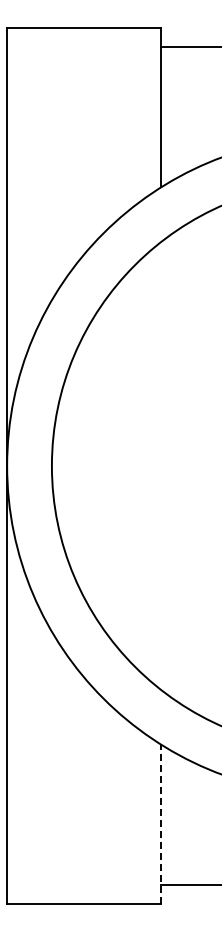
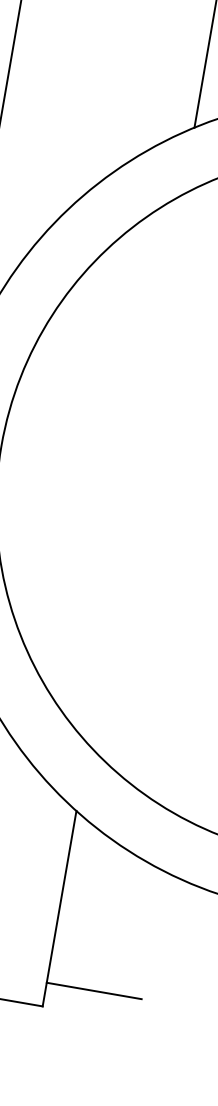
line: (161, 824) -> (59, 908), dashed -> solid

